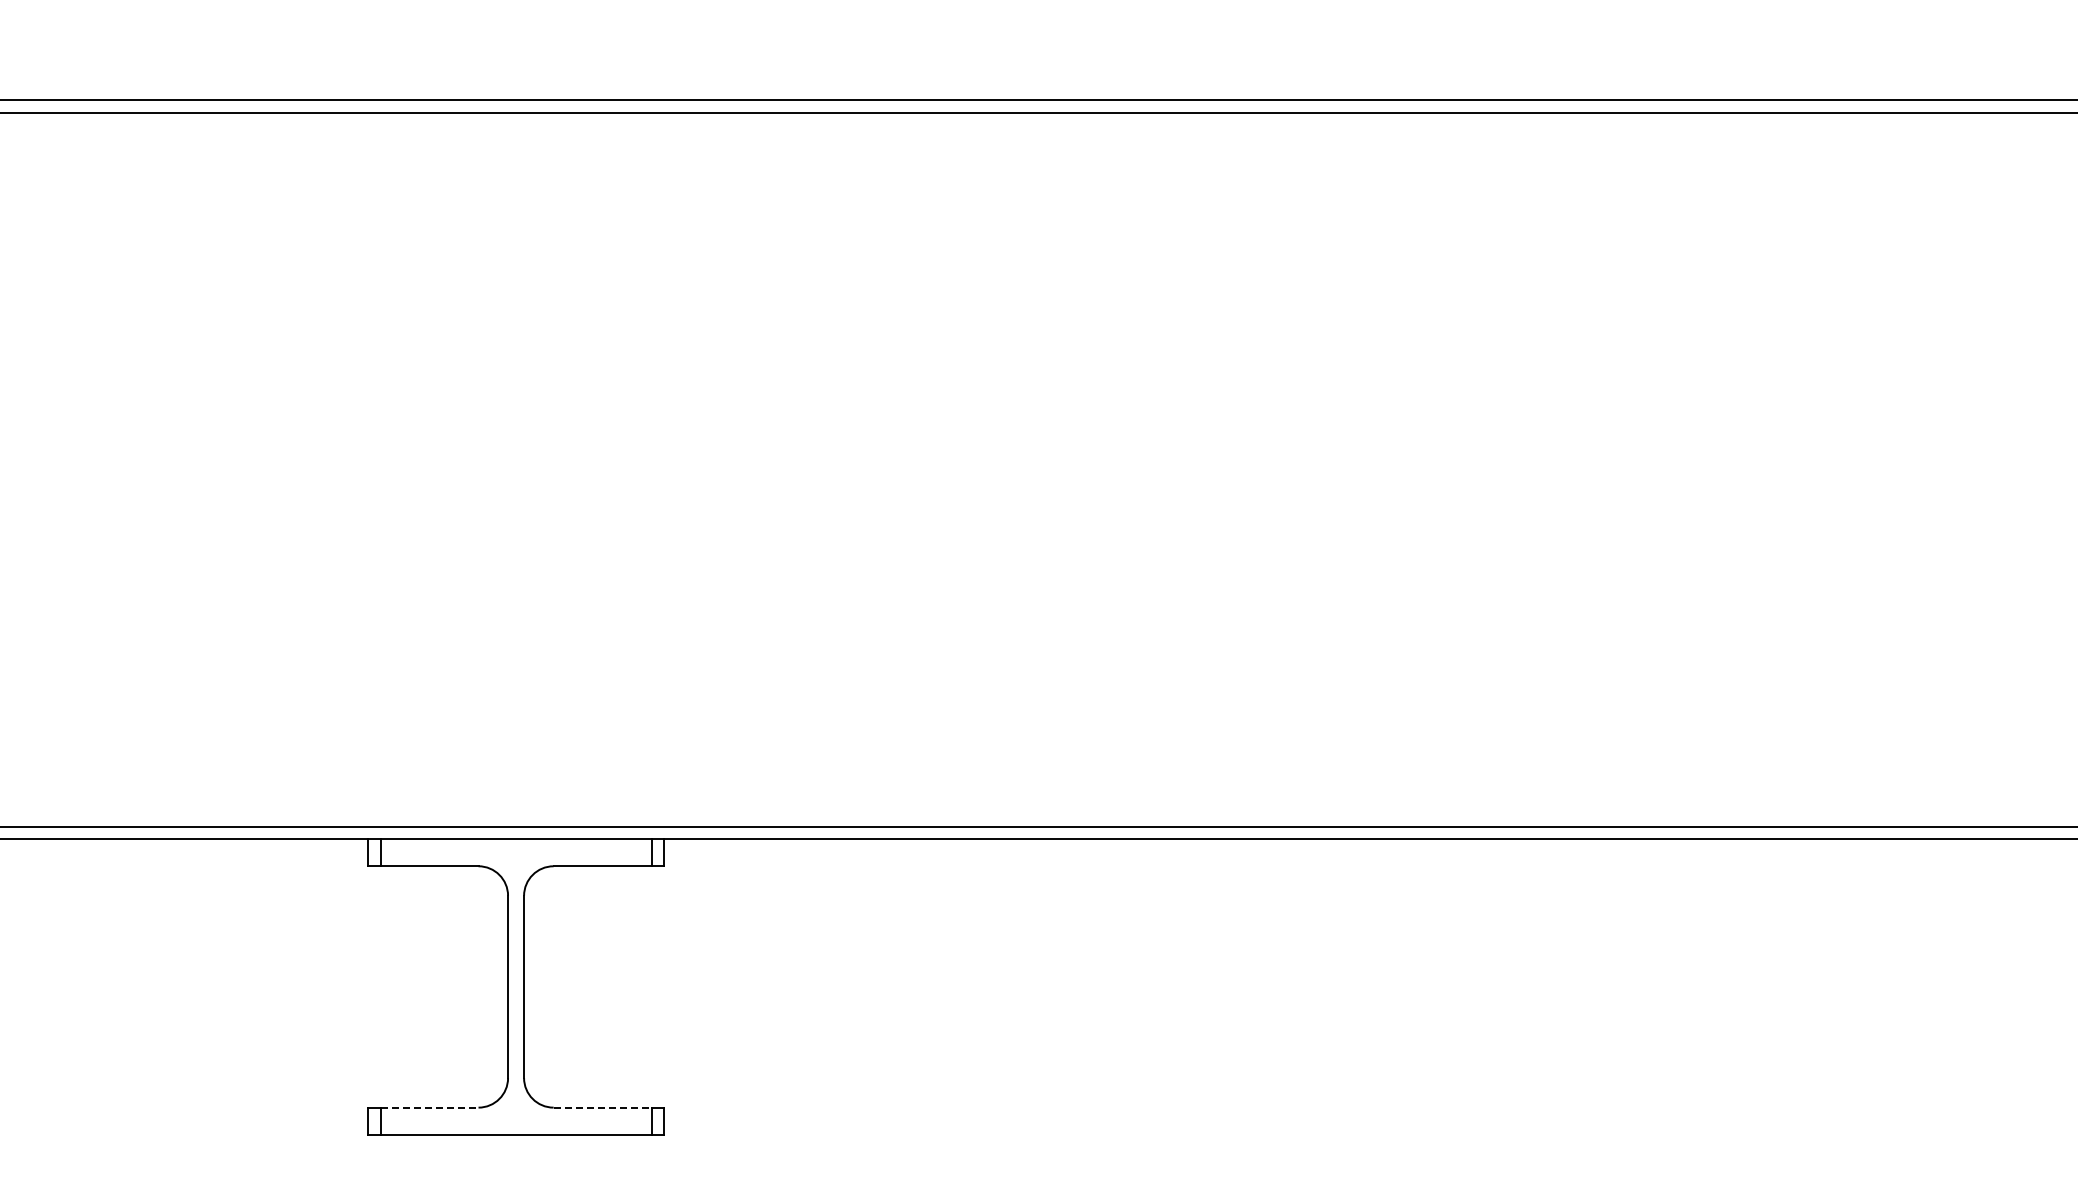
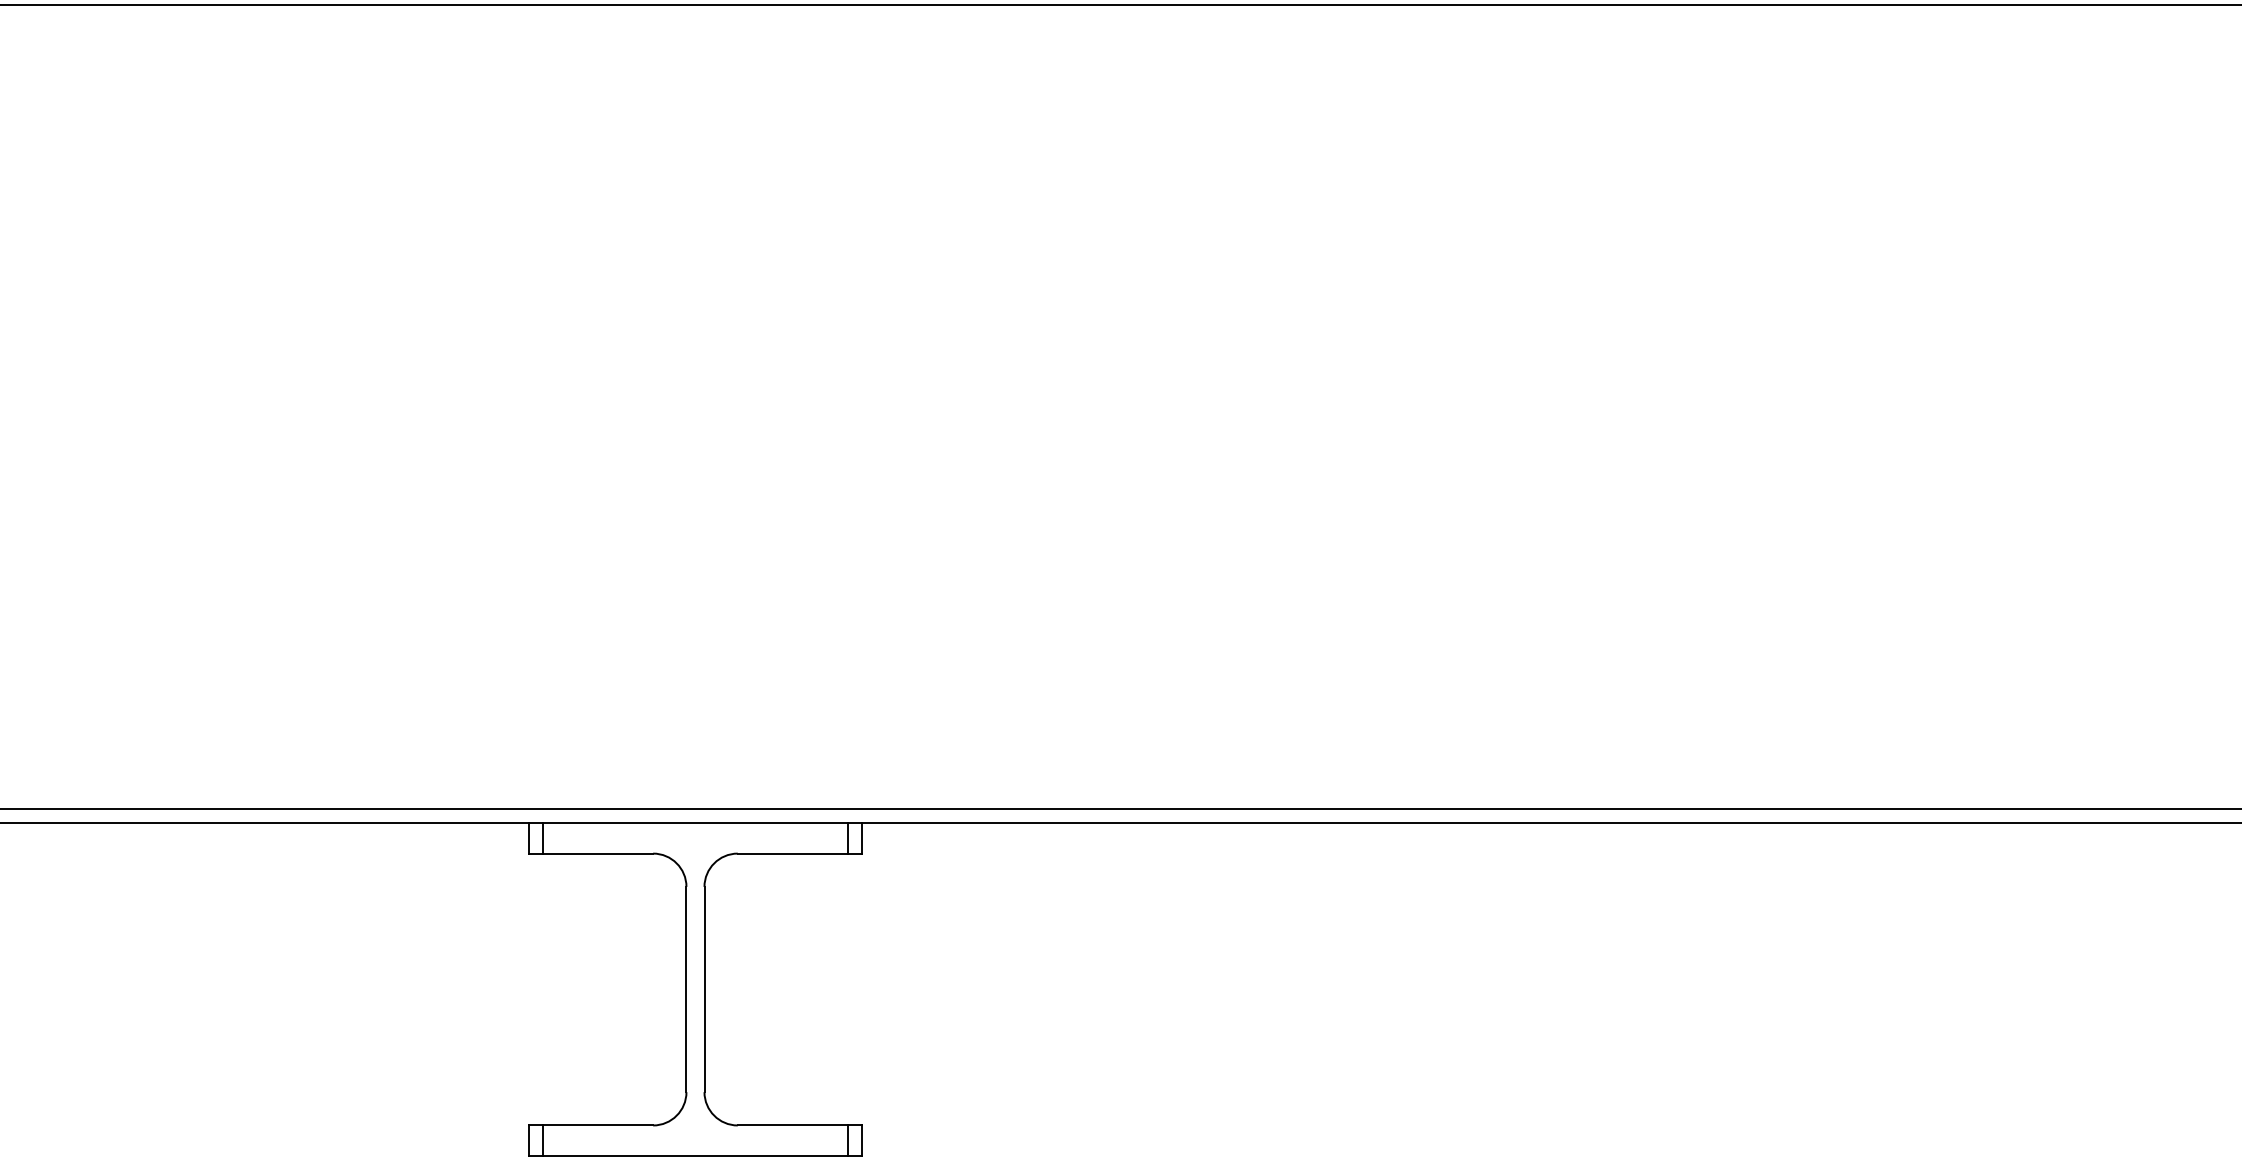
line: (429, 1107) -> (597, 1125), dashed -> solid
line: (603, 1107) -> (793, 1125), dashed -> solid

